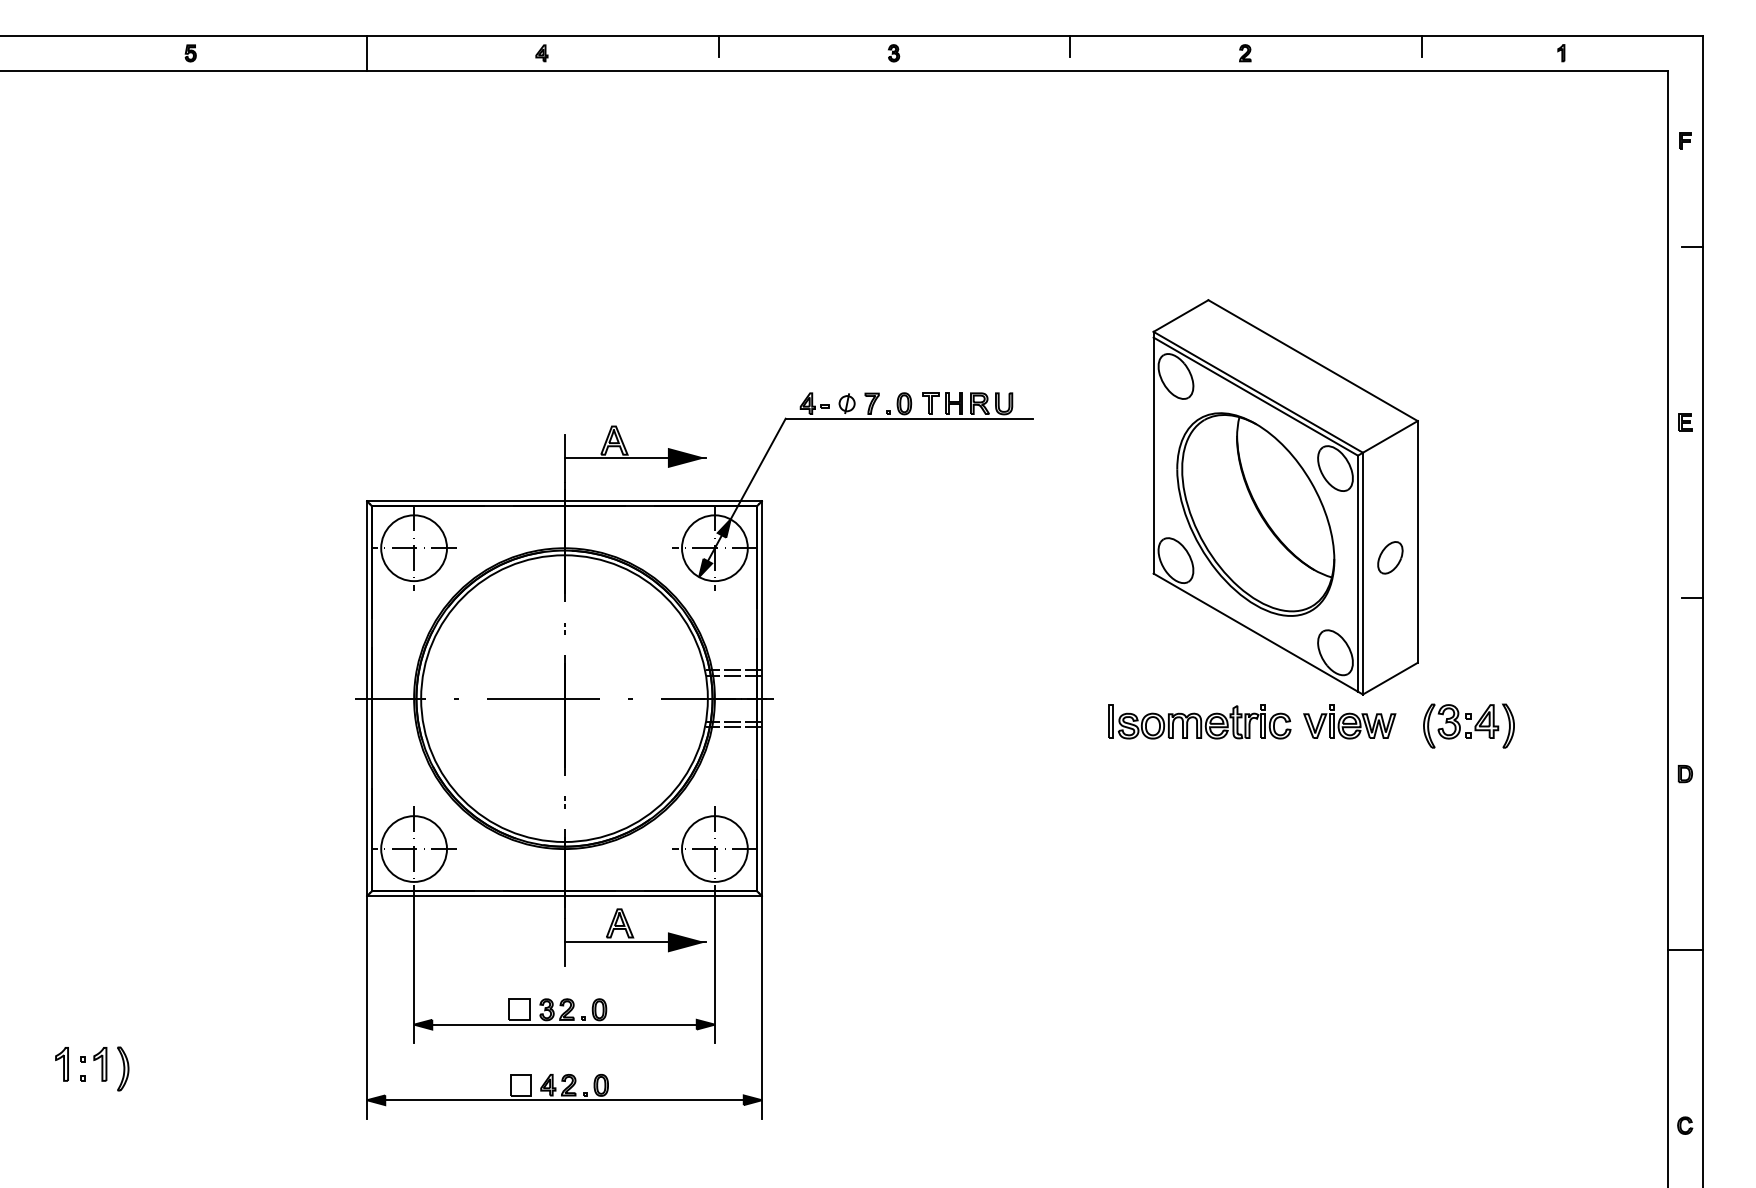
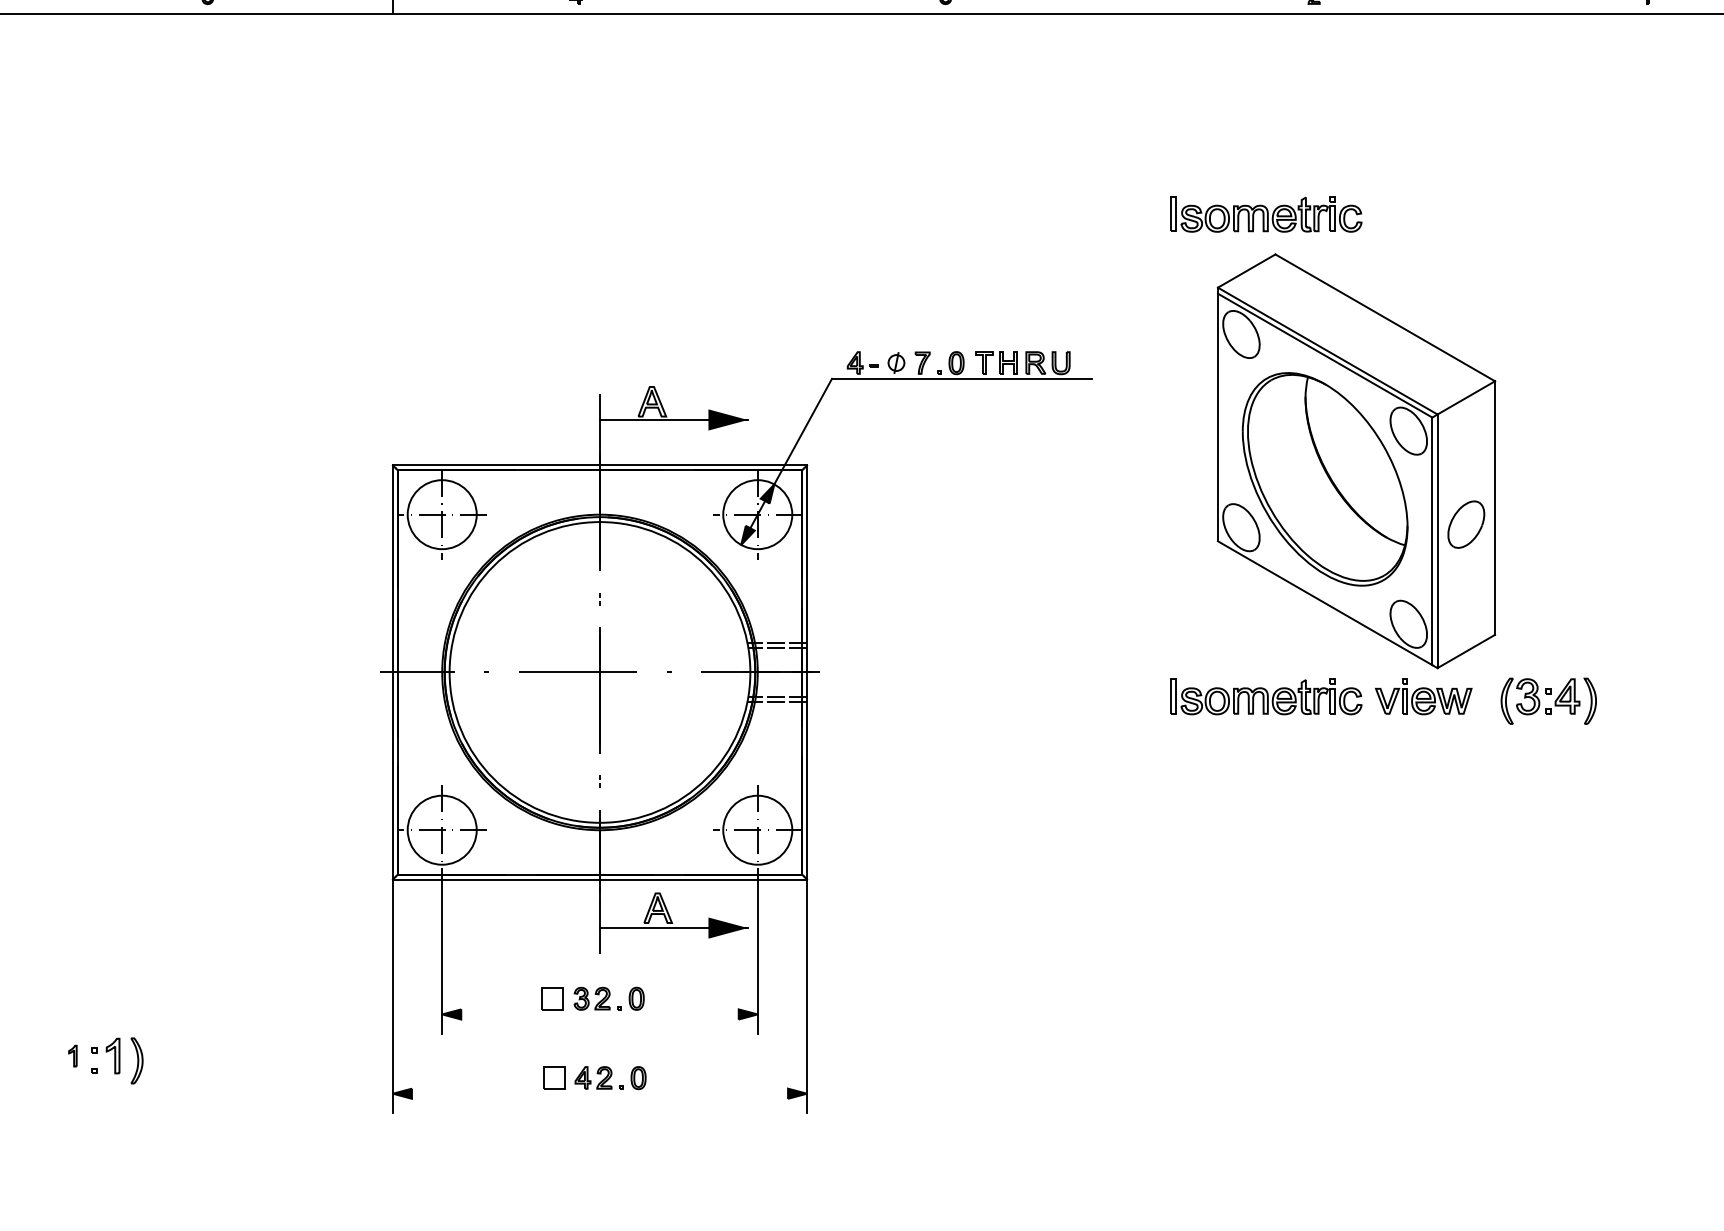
part: (1199, 261) -> (1266, 213), added
part: (1390, 557) -> (1466, 524), size x1.4
line: (564, 1024) -> (599, 1014), removed
part: (61, 1064) -> (72, 1056), size x0.6
line: (564, 1100) -> (599, 1093), removed

